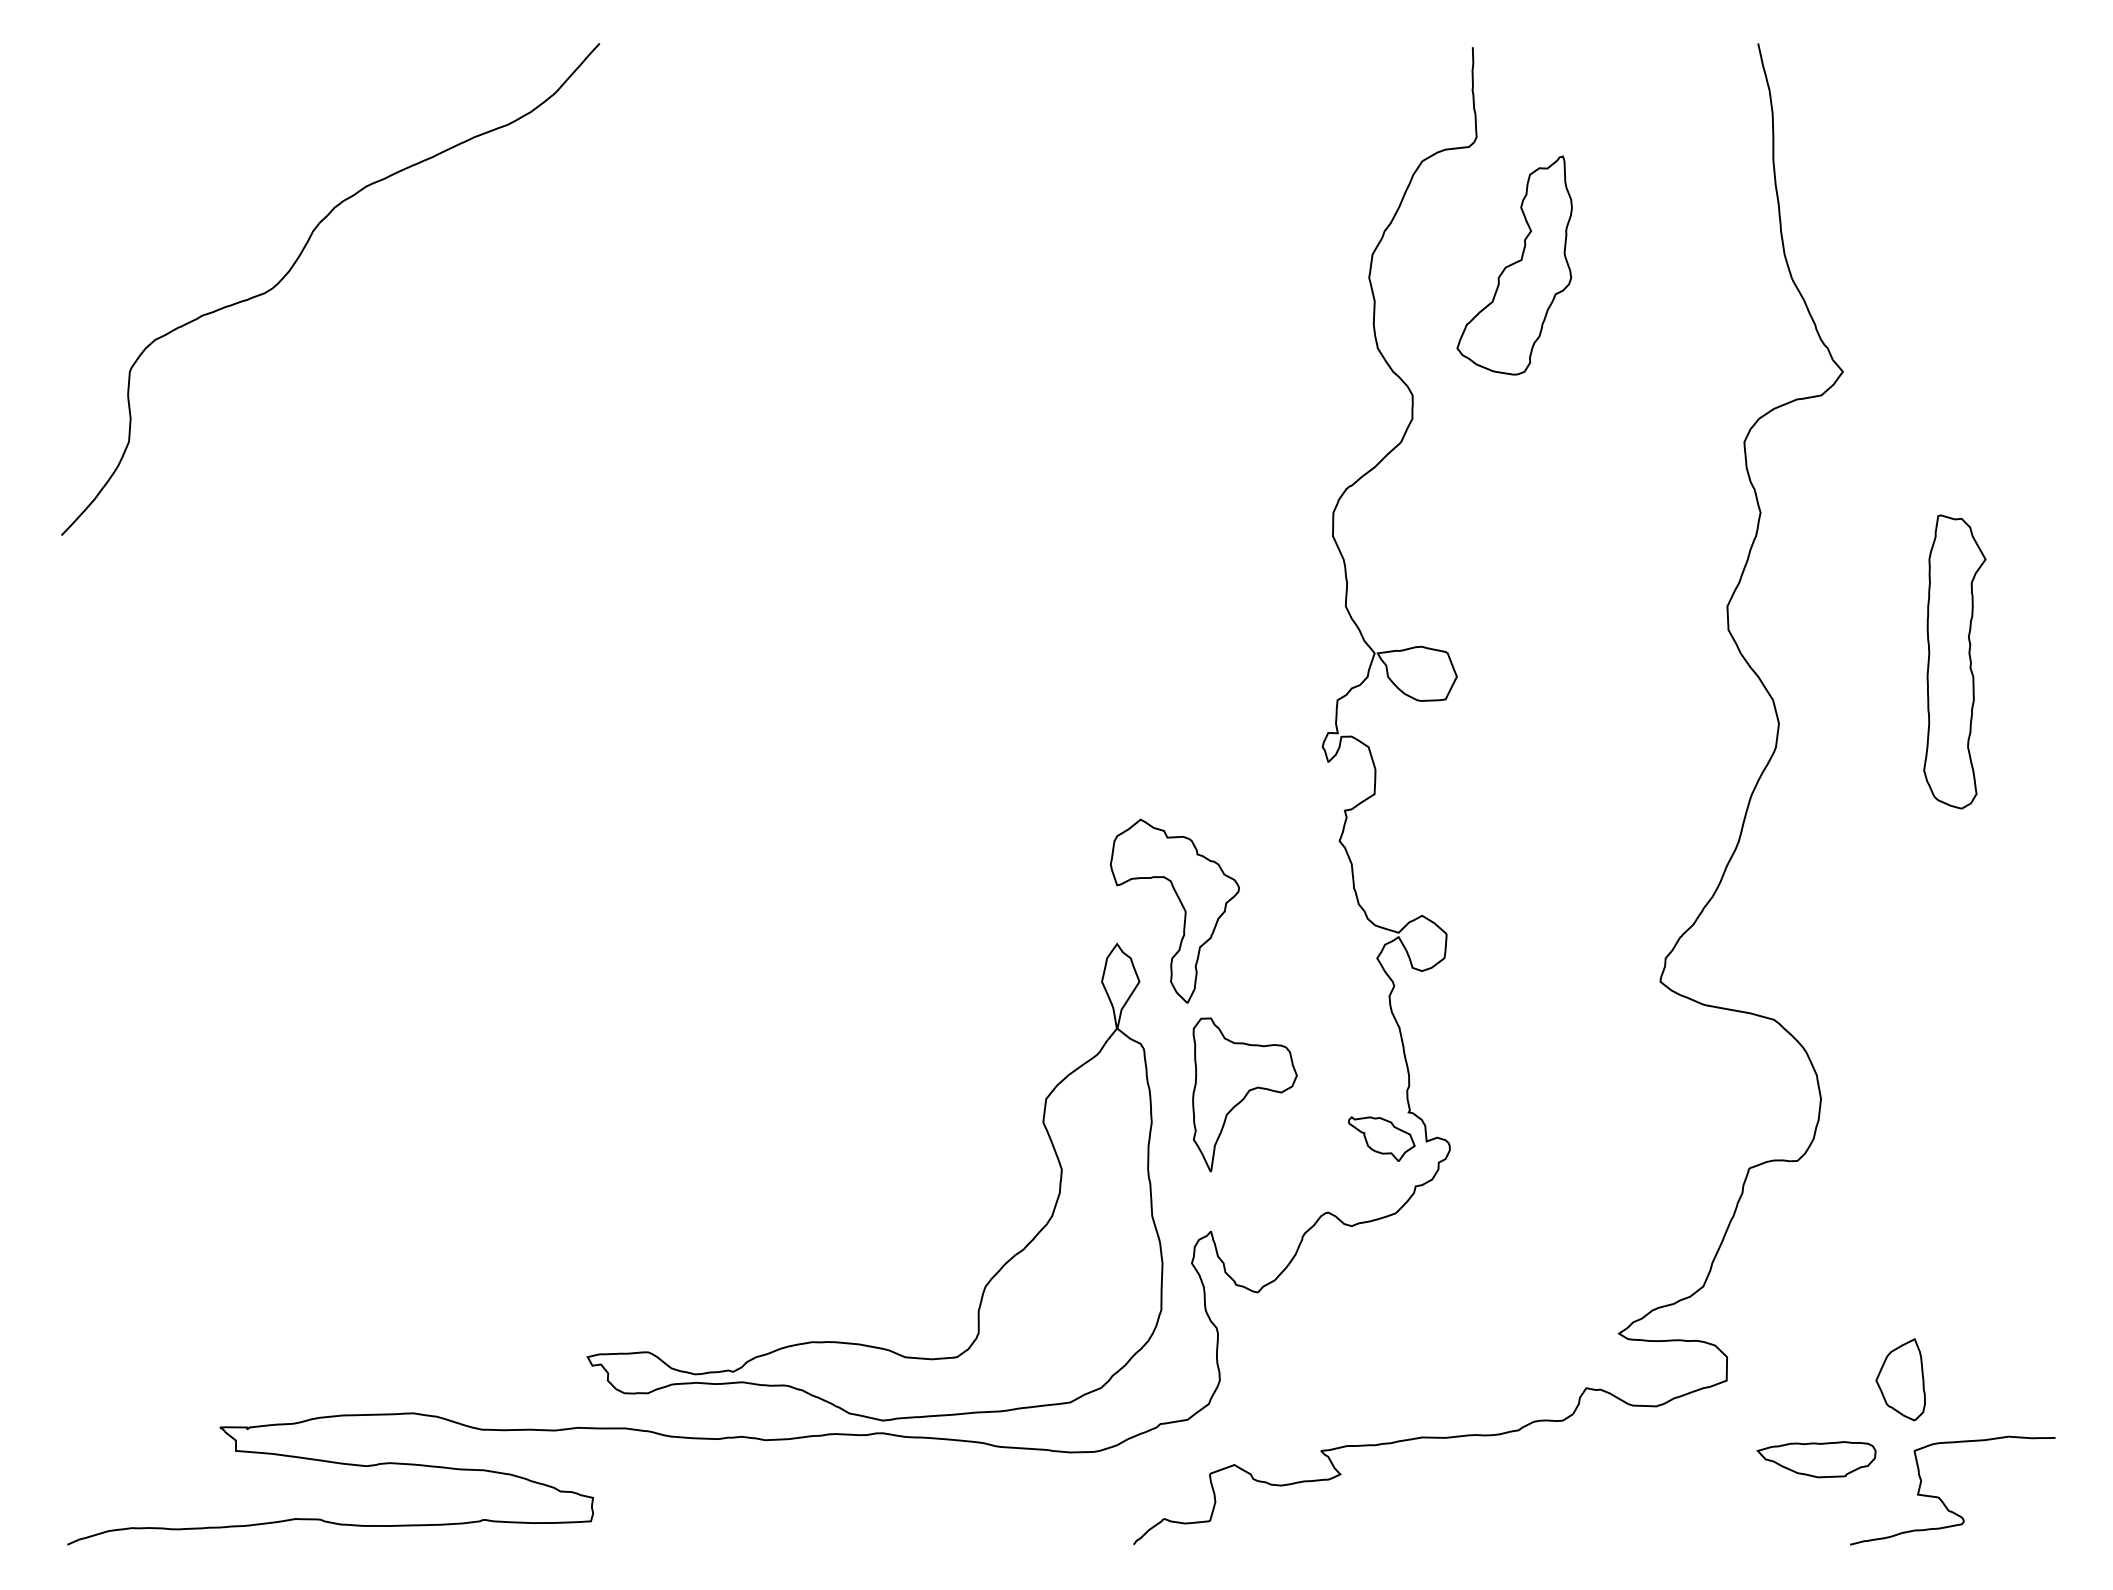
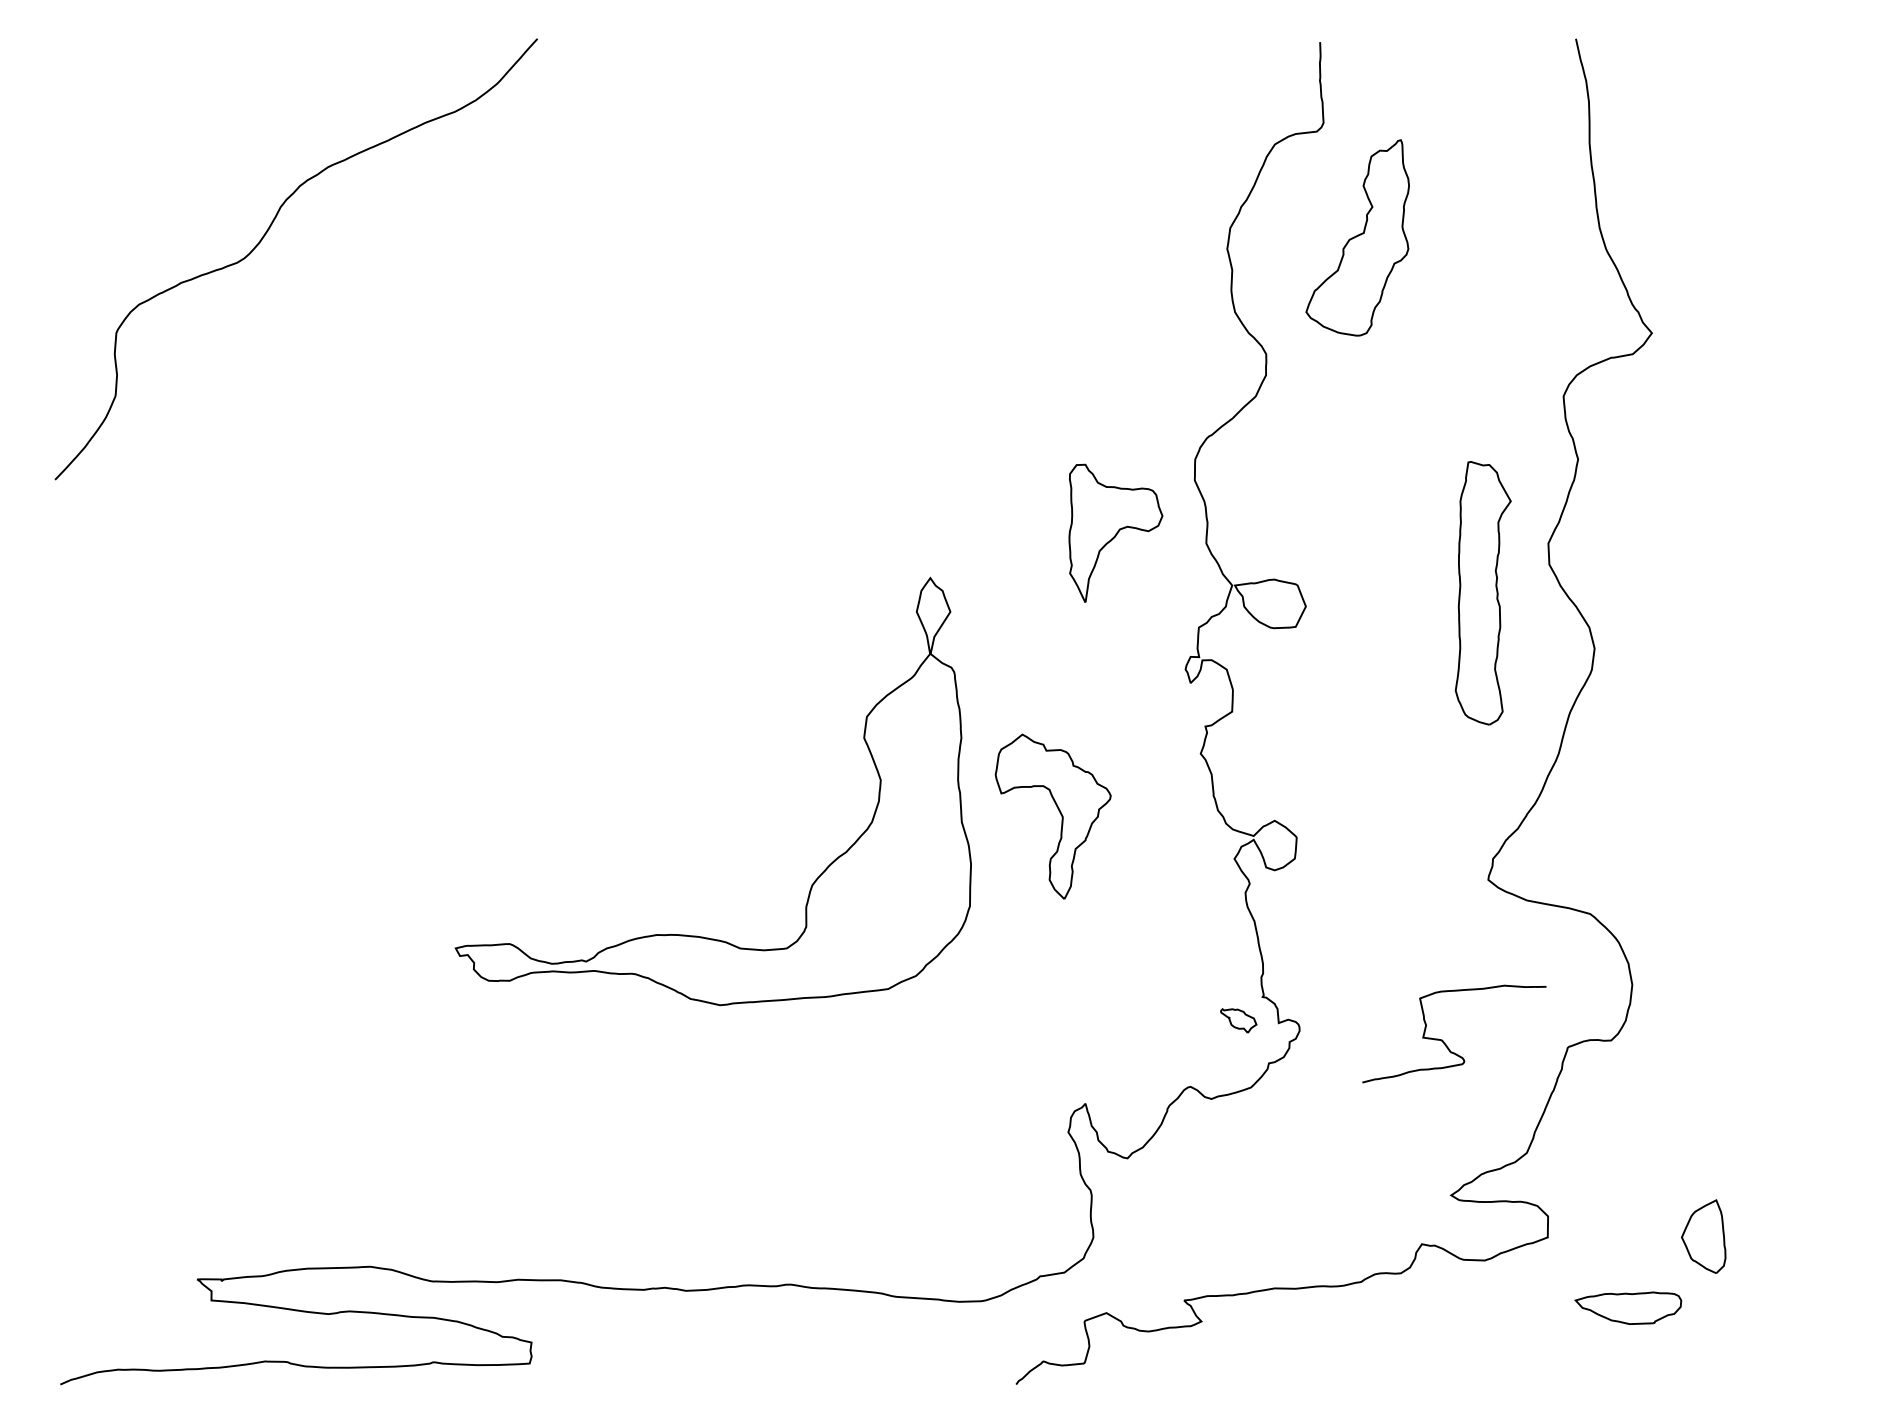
part: (1954, 662) -> (1482, 593), moved
part: (1244, 1093) -> (1115, 532), moved
part: (1381, 1138) -> (1238, 1020), size x0.6
part: (987, 1281) -> (814, 880), moved
curve: (1941, 1498) -> (1444, 1041), moved

